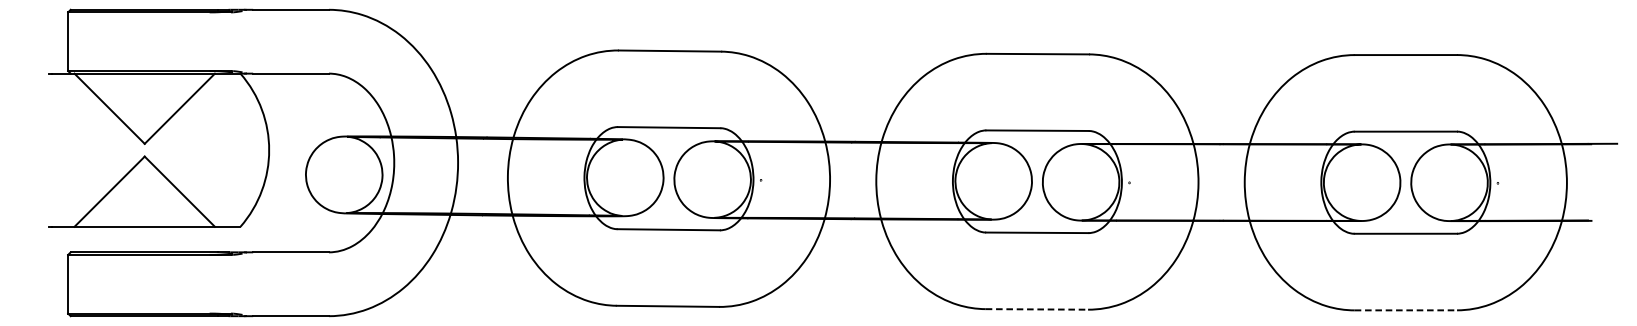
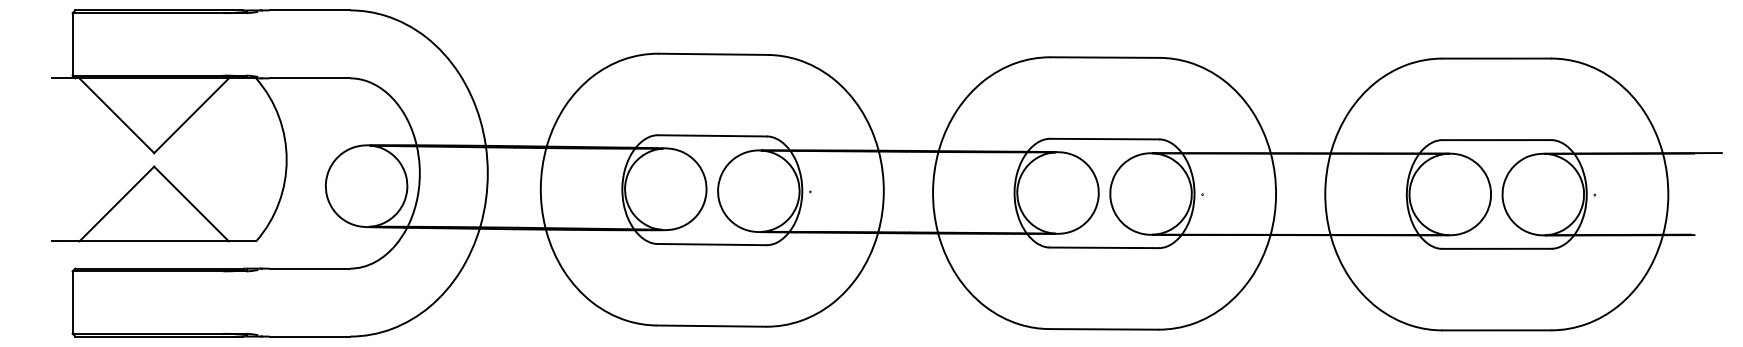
line: (1037, 309) -> (1104, 329), dashed -> solid
line: (1406, 310) -> (1497, 330), dashed -> solid

